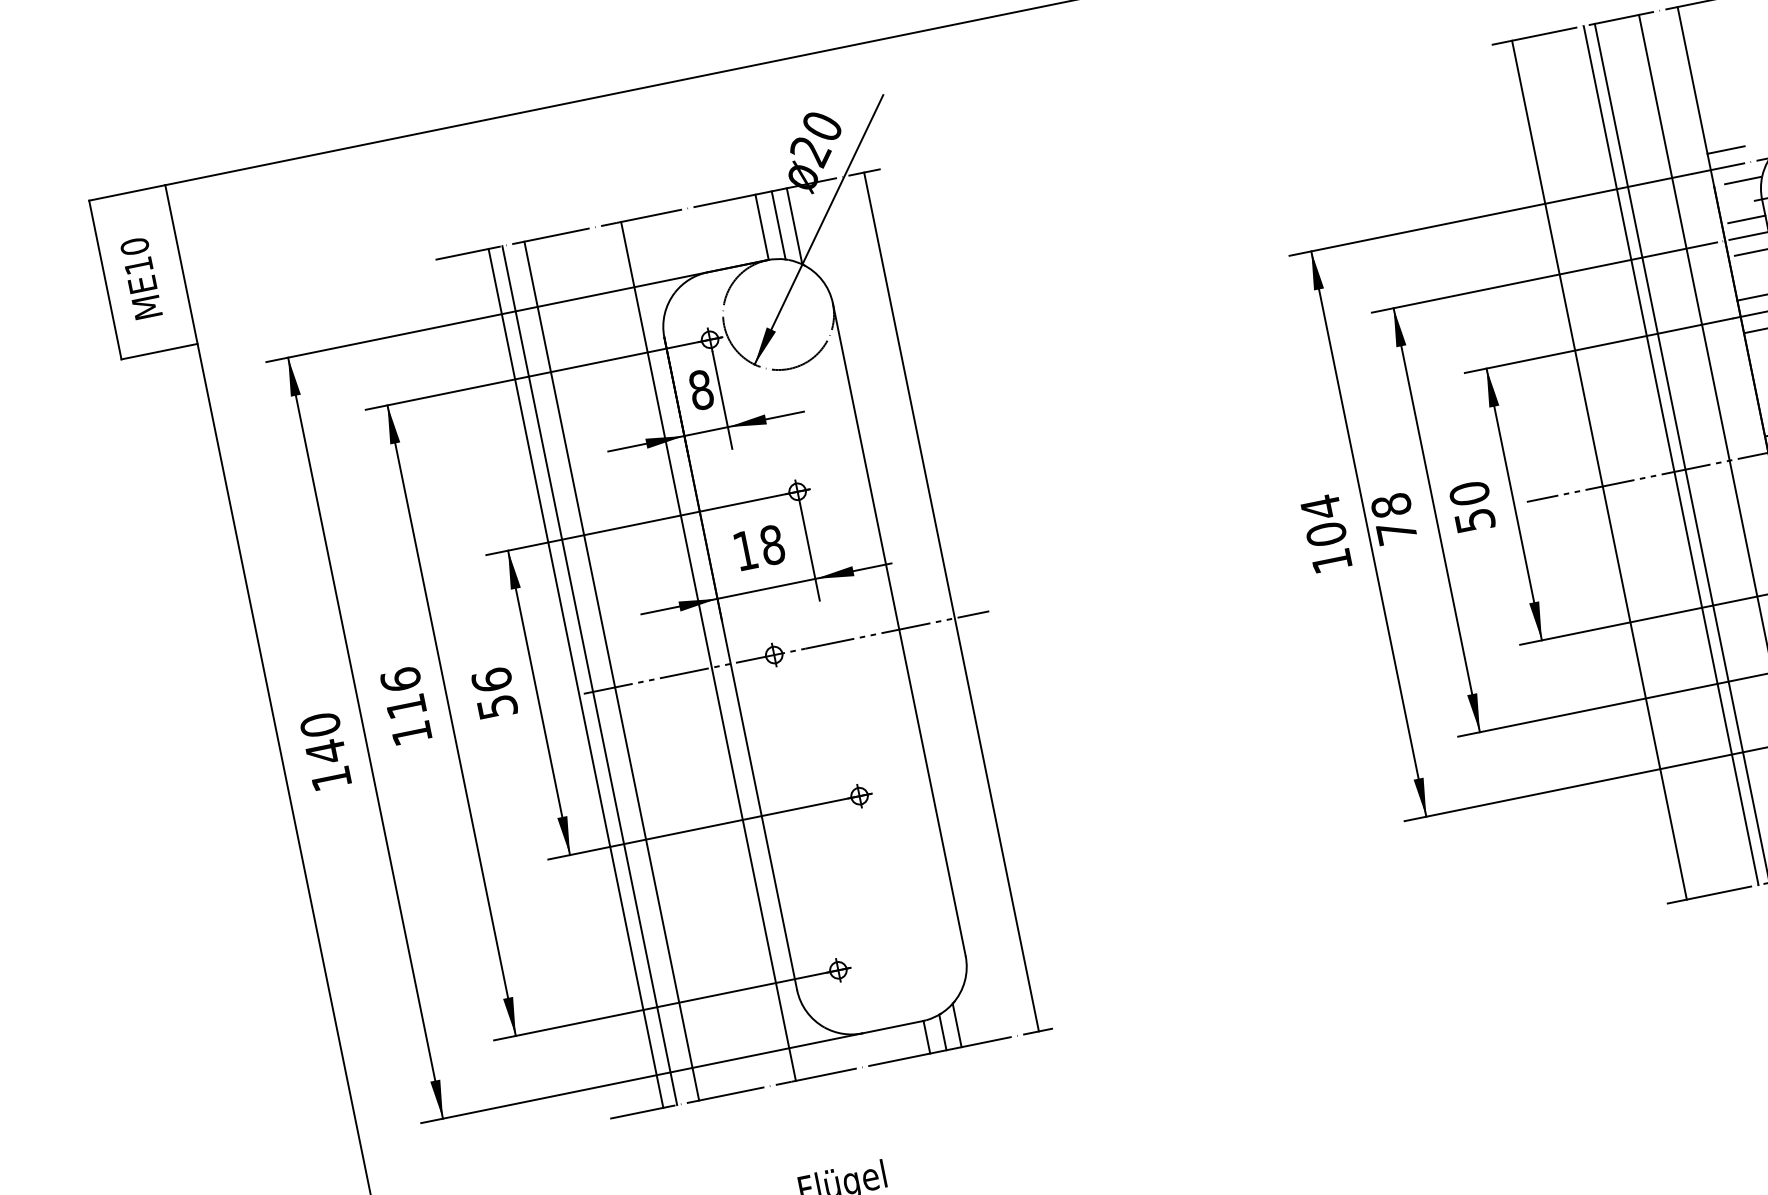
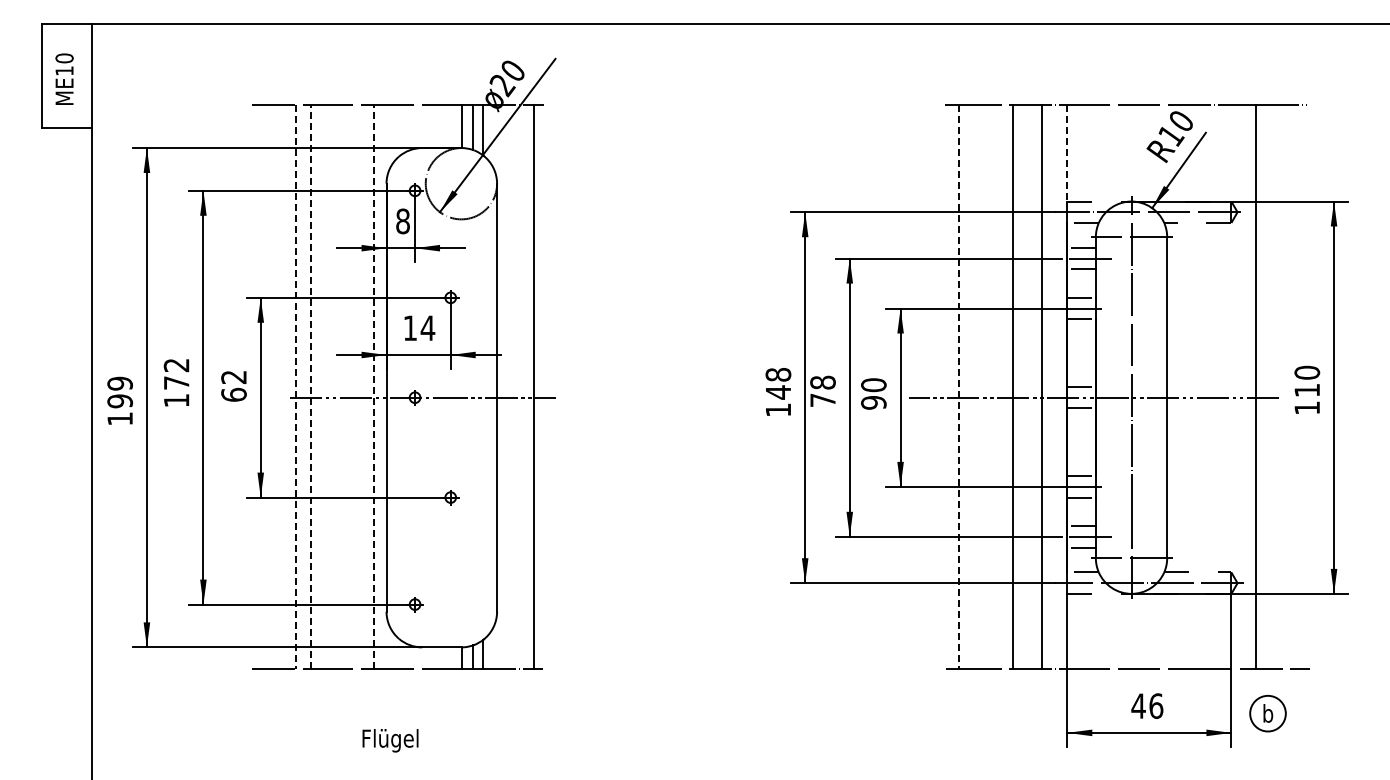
line: (1692, 80) -> (1067, 153), solid -> dashed
line: (1670, 454) -> (1005, 386), removed
line: (1599, 470) -> (958, 387), solid -> dashed
text: (1323, 520) -> (778, 383), 104 -> 148
text: (1474, 520) -> (873, 402), 50 -> 90
text: (771, 545) -> (427, 328), 18 -> 14
line: (709, 652) -> (374, 387), solid -> dashed
line: (611, 671) -> (310, 387), solid -> dashed
line: (590, 676) -> (296, 387), solid -> dashed
line: (576, 677) -> (287, 386), removed
text: (403, 692) -> (176, 373), 116 -> 172
text: (493, 692) -> (233, 385), 56 -> 62
text: (323, 738) -> (120, 392), 140 -> 199

